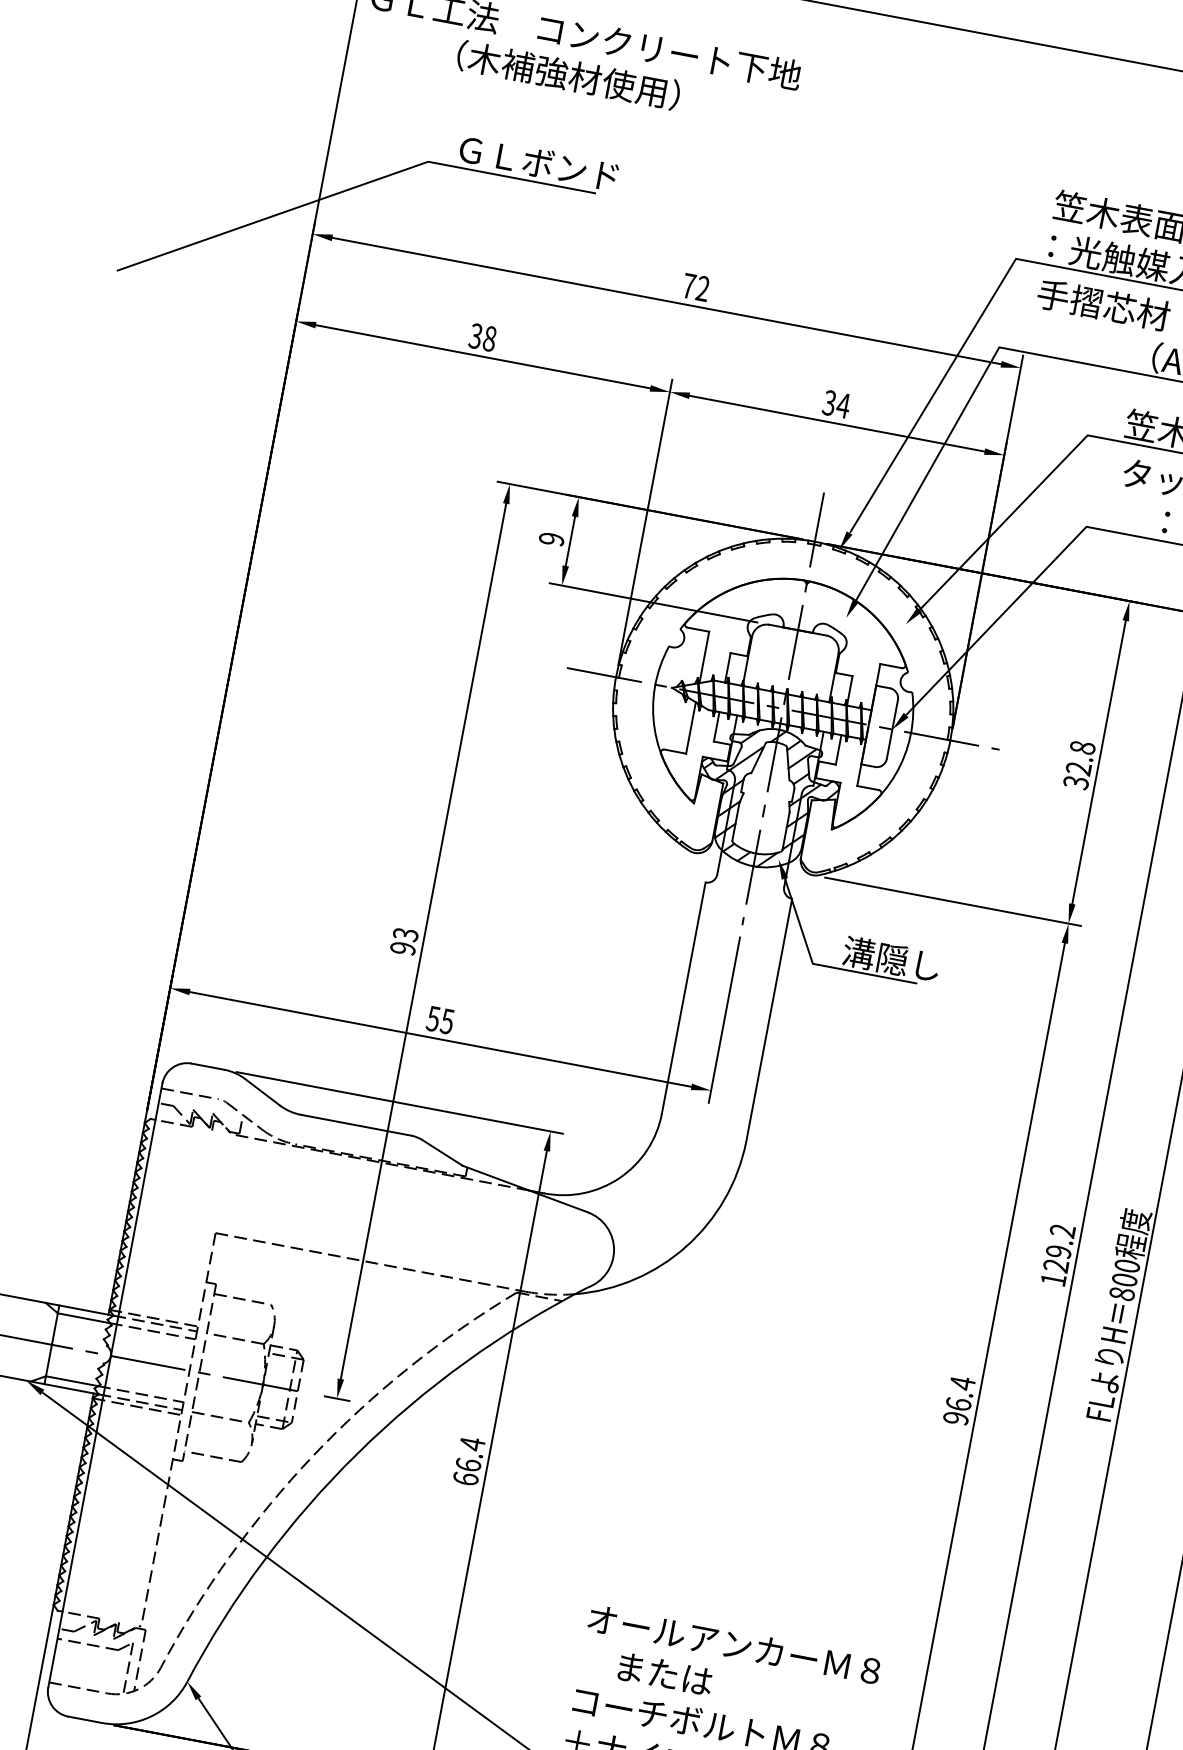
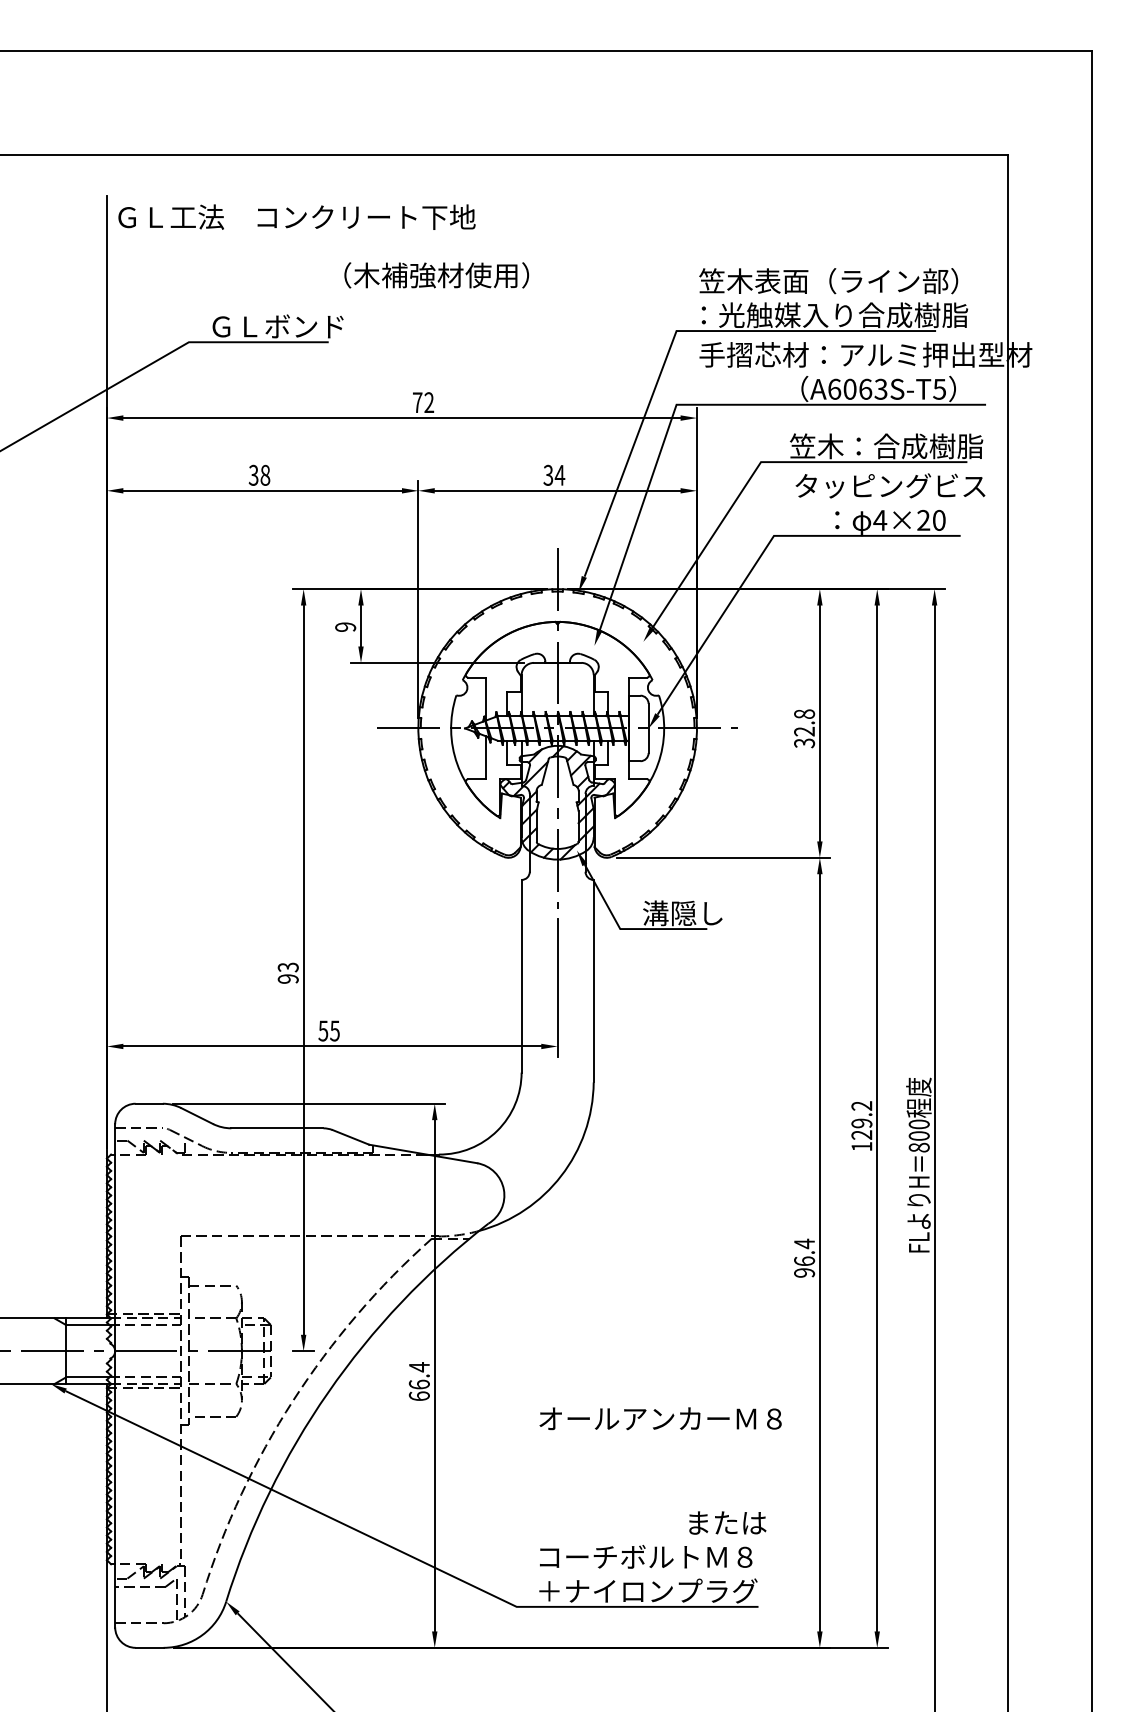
text: (568, 75) -> (436, 275), moved
text: (734, 1644) -> (660, 1418), moved
text: (665, 1673) -> (727, 1522), moved

